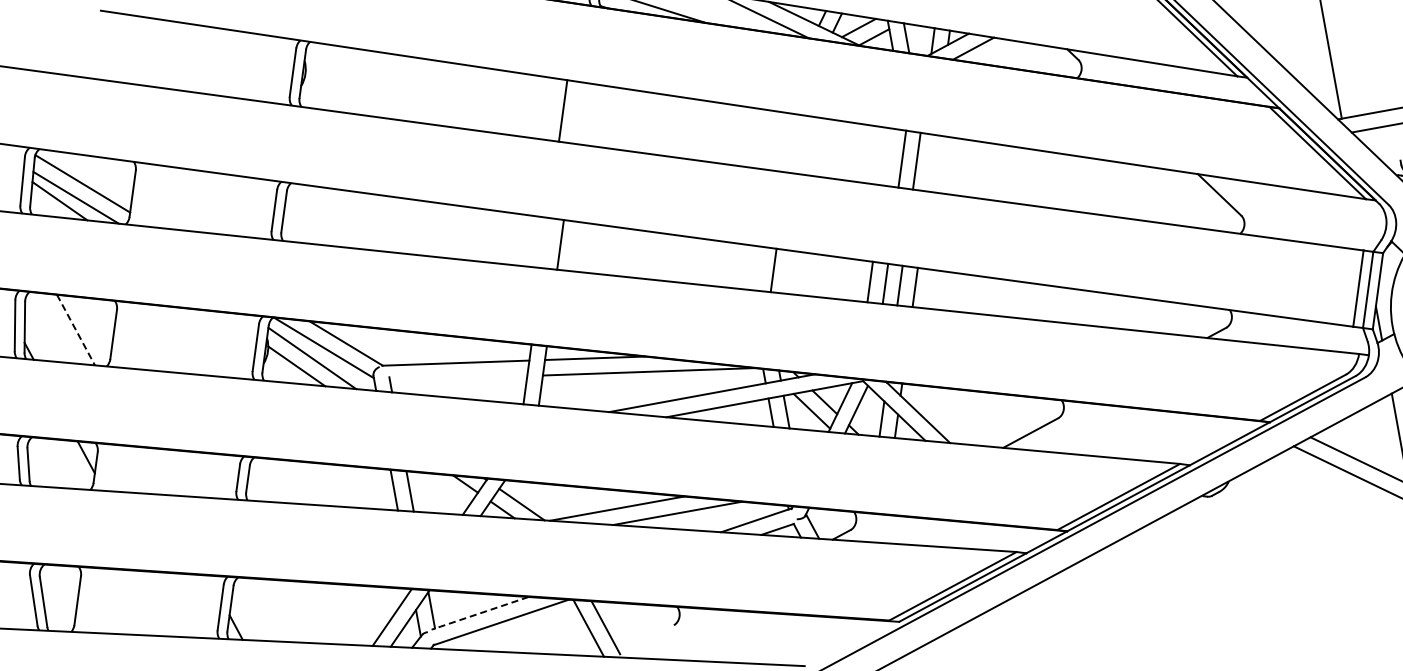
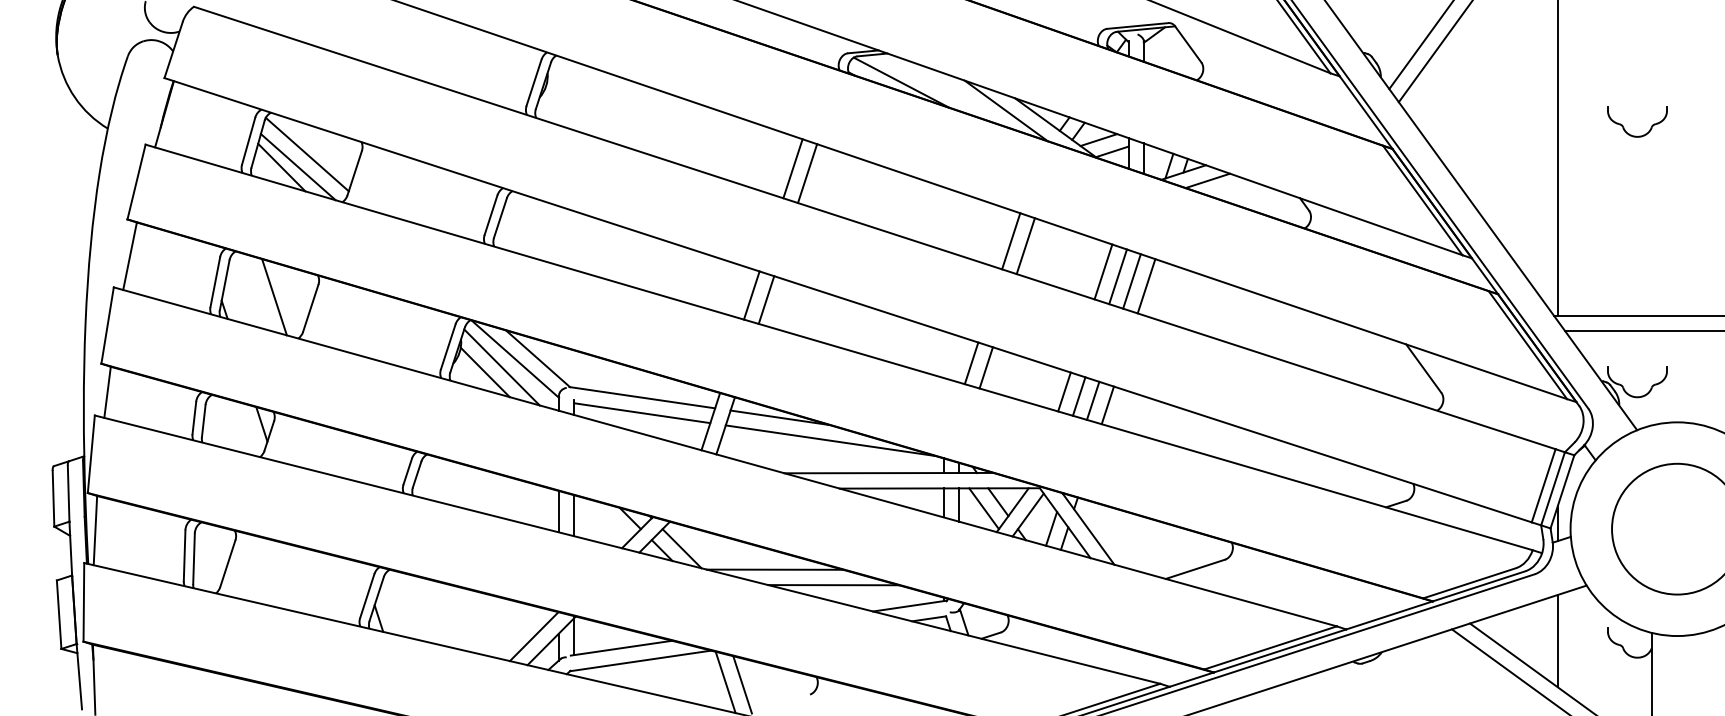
line: (578, 113) -> (807, 173), added
line: (791, 143) -> (1011, 241), added
line: (805, 145) -> (1025, 246), added
line: (887, 156) -> (1103, 271), added
line: (932, 163) -> (1146, 286), added
line: (544, 243) -> (751, 295), added
line: (788, 272) -> (985, 367), added
line: (76, 330) -> (274, 297), dashed -> solid
line: (458, 378) -> (642, 413), added
line: (479, 613) -> (620, 648), dashed -> solid

